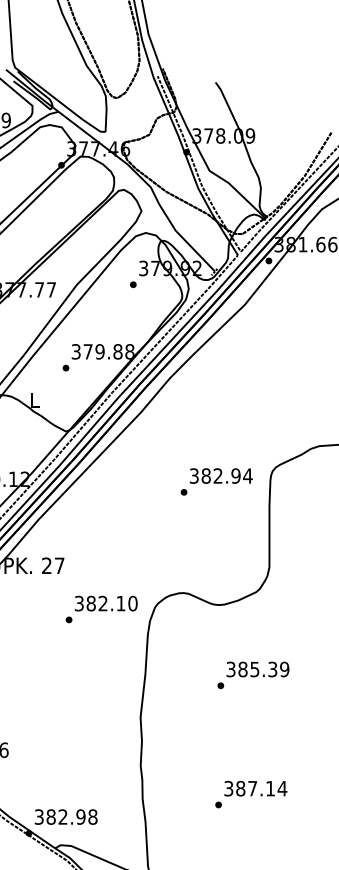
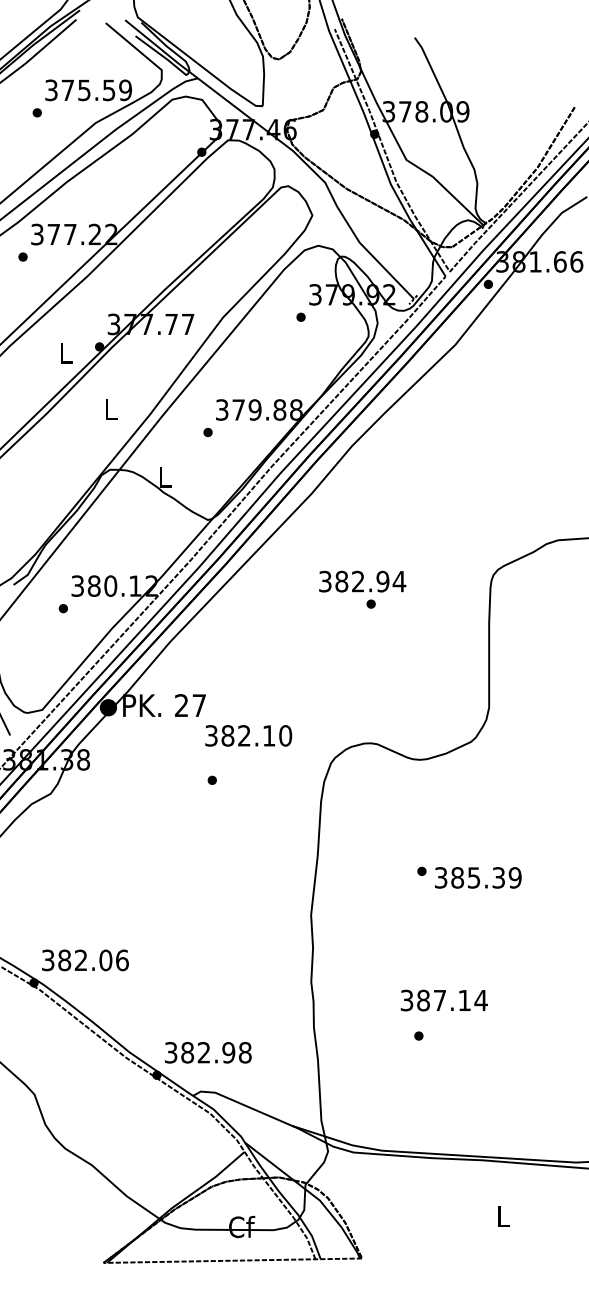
text: (221, 475) -> (362, 581), moved
text: (106, 603) -> (248, 735), moved
text: (258, 669) -> (478, 877), moved
text: (255, 788) -> (443, 1000), moved

